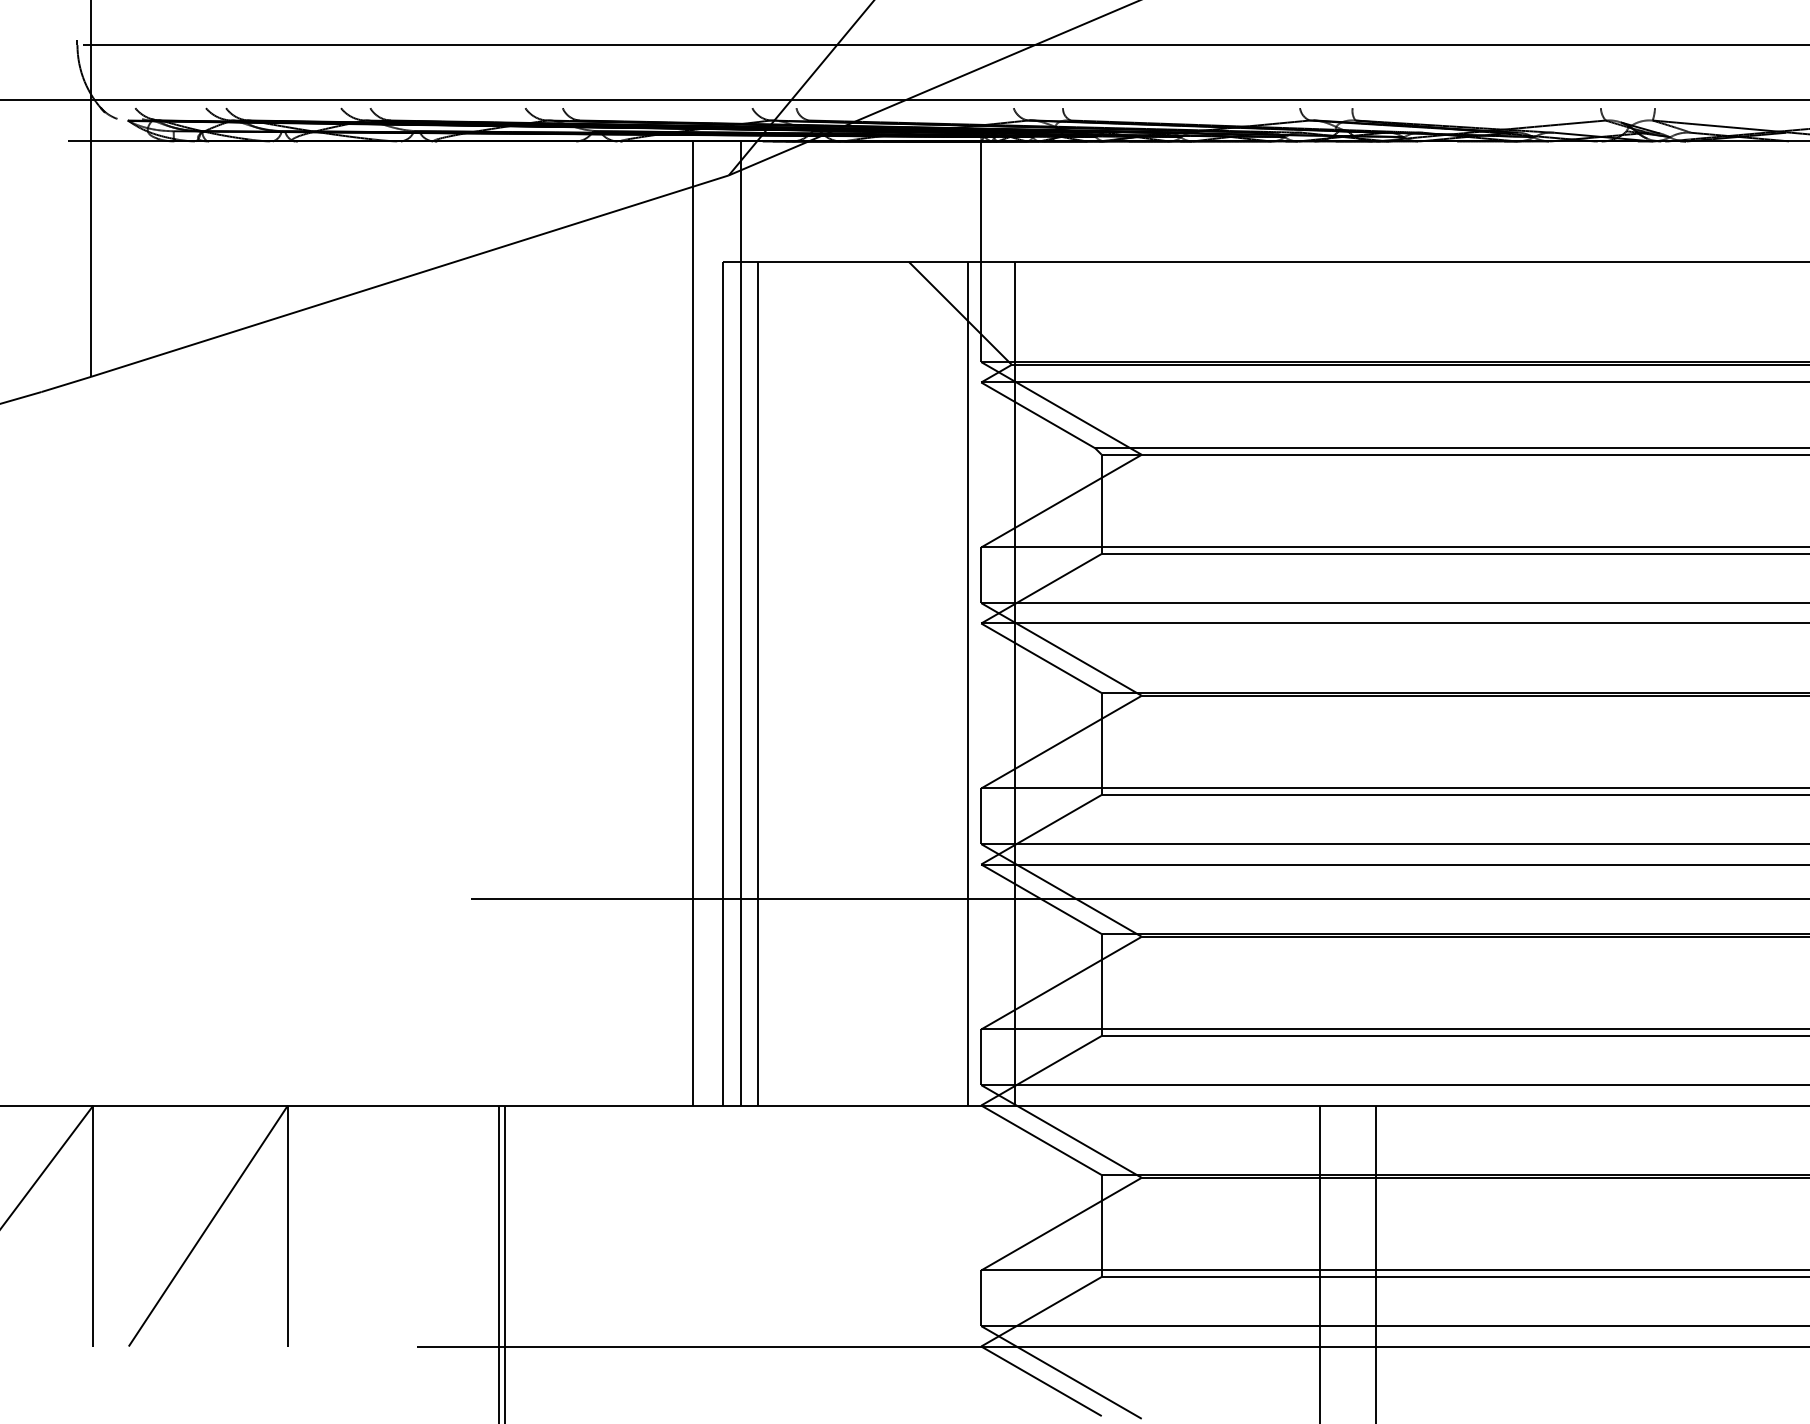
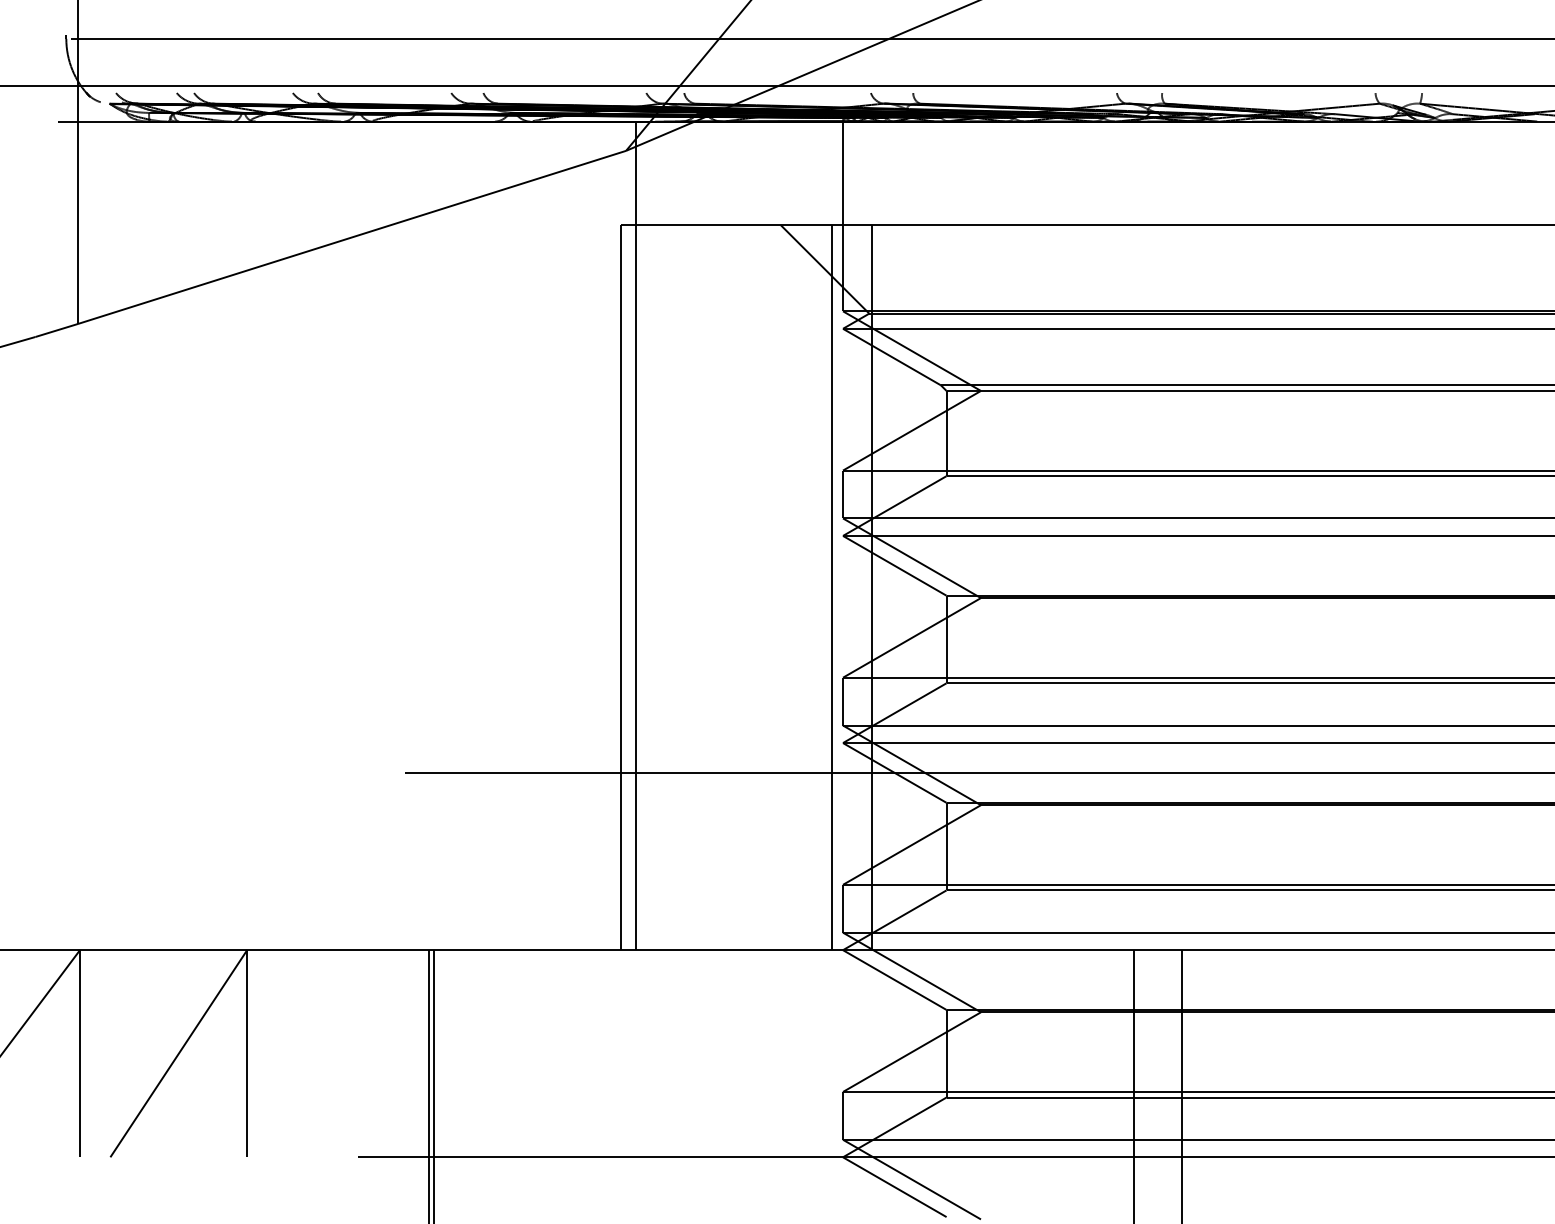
line: (692, 623) -> (594, 535), removed
line: (757, 683) -> (650, 587), removed

